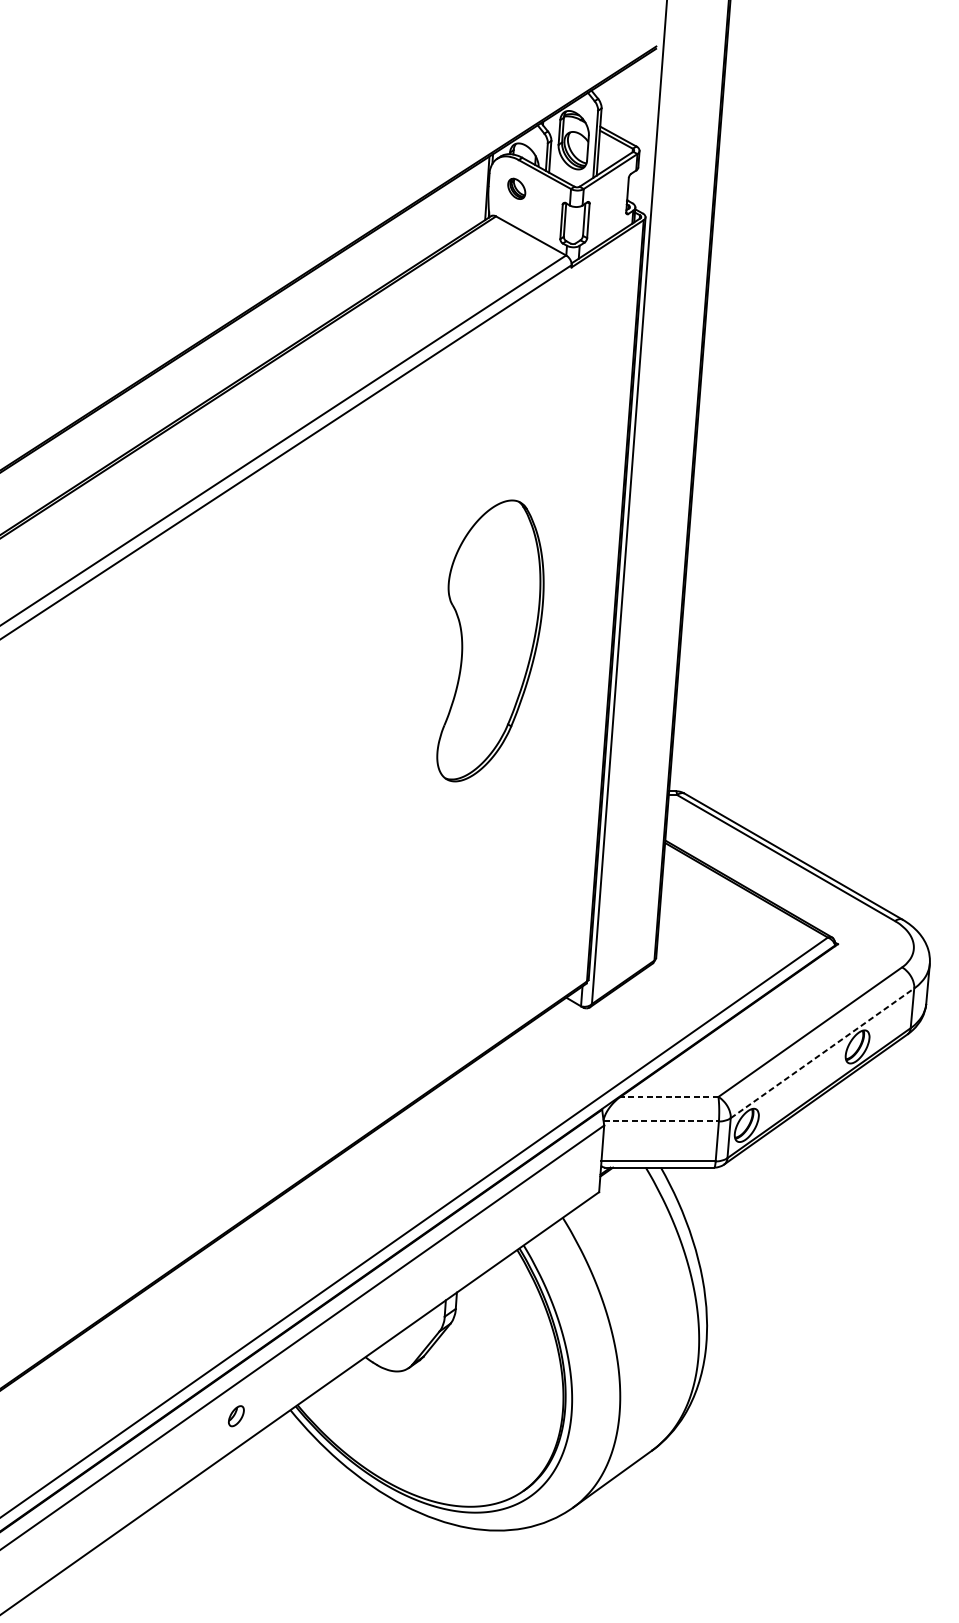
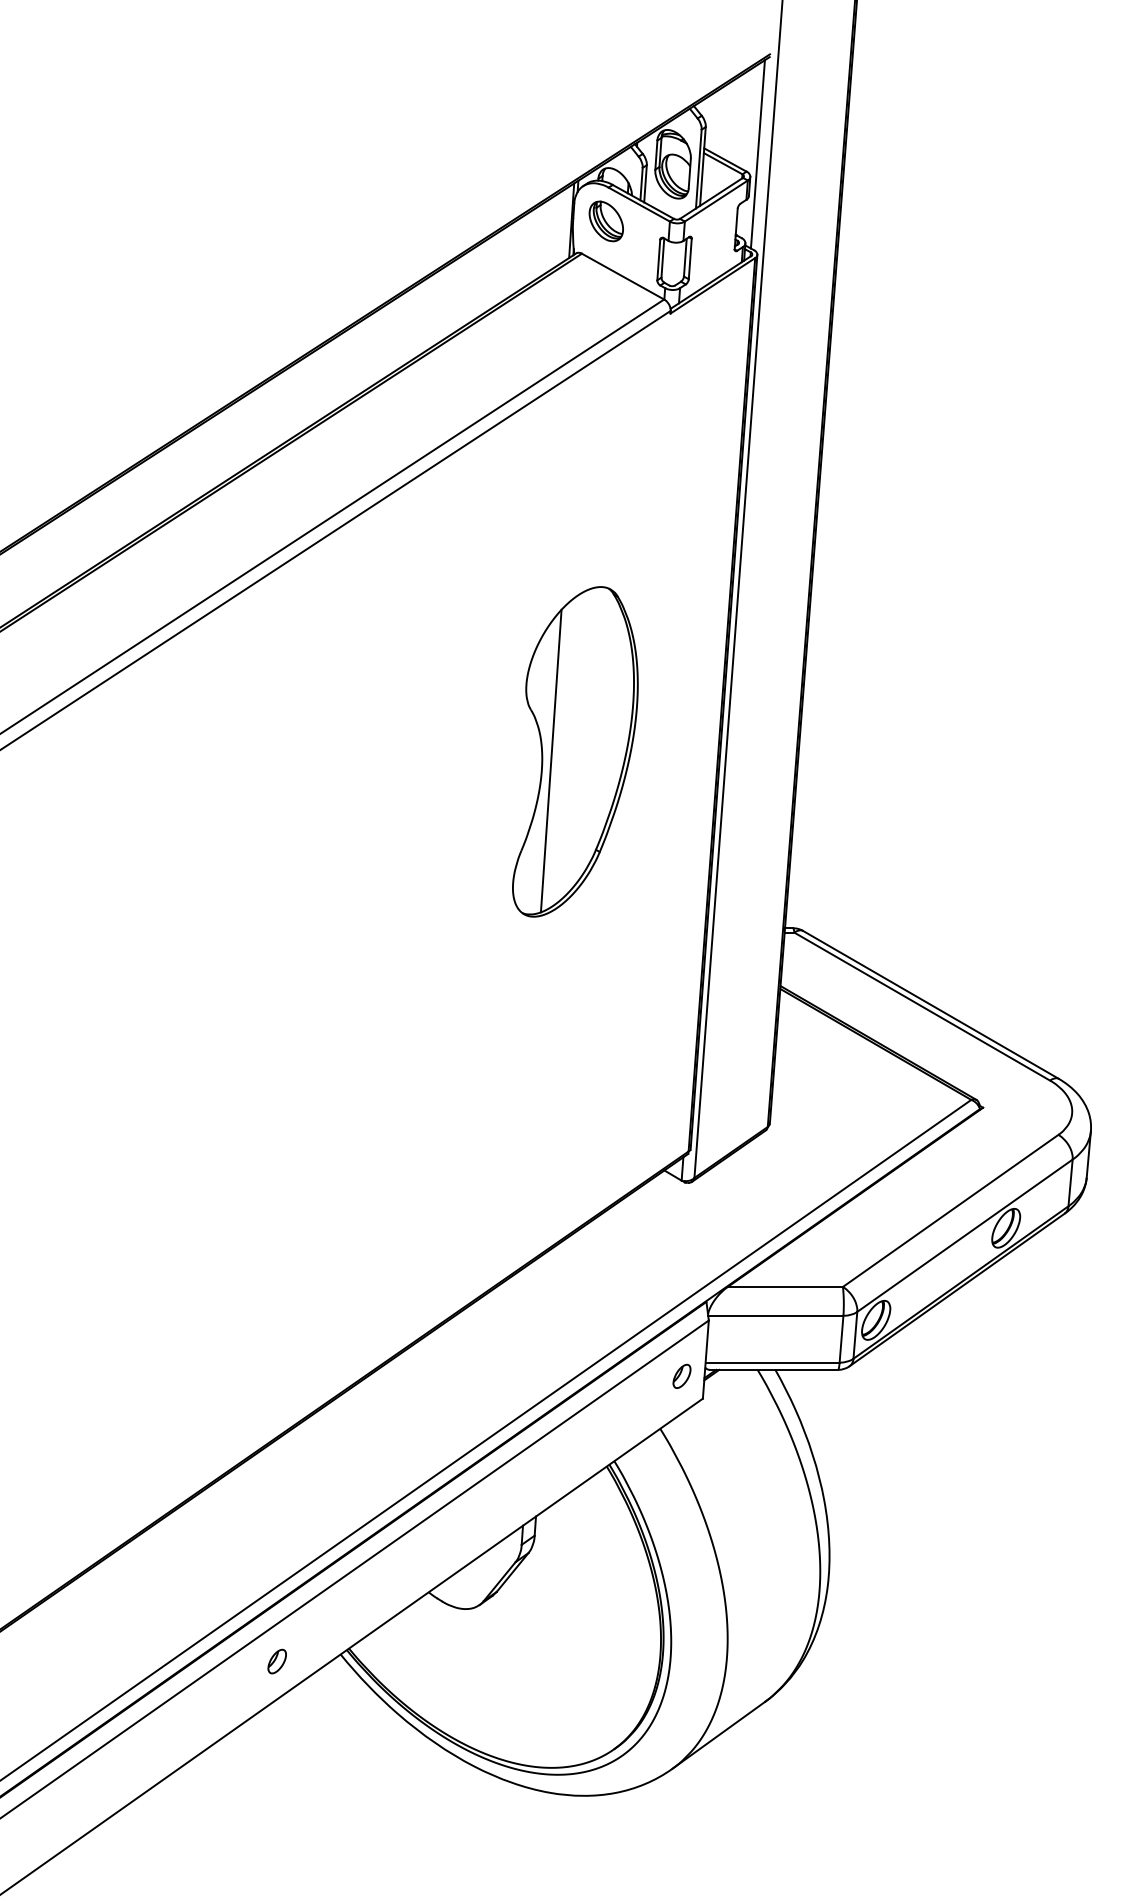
line: (645, 131) -> (757, 154), added
part: (516, 188) -> (605, 221), size x1.67
line: (469, 648) -> (550, 760), added
line: (822, 1053) -> (964, 1235), dashed -> solid
line: (669, 1096) -> (785, 1286), dashed -> solid
line: (661, 1121) -> (775, 1315), dashed -> solid
part: (580, 1172) -> (681, 1375), added

